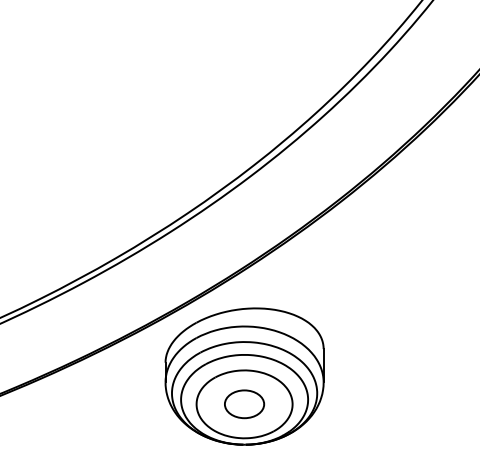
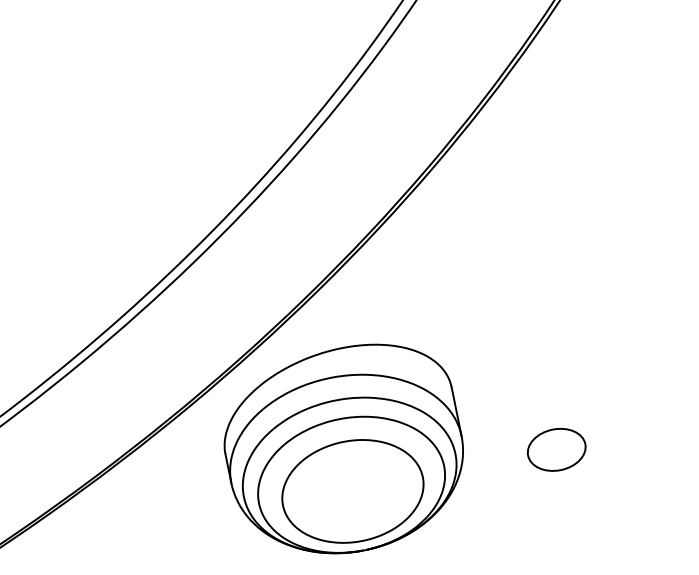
part: (244, 404) -> (556, 450), moved

